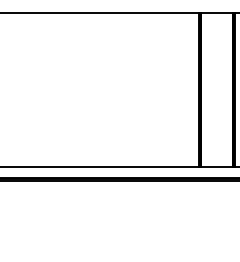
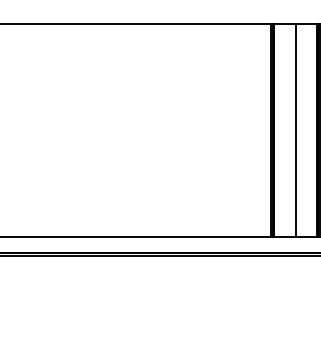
line: (217, 90) -> (296, 130), added

